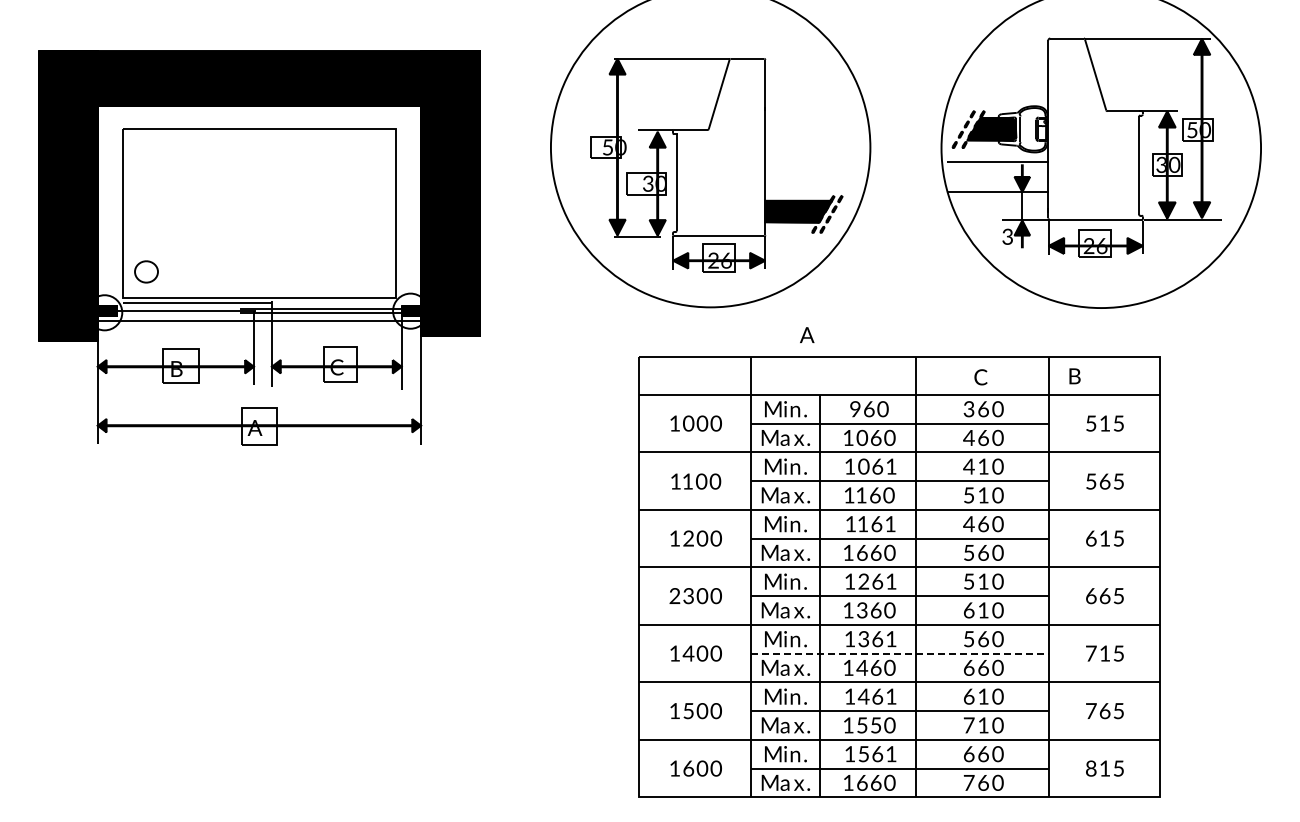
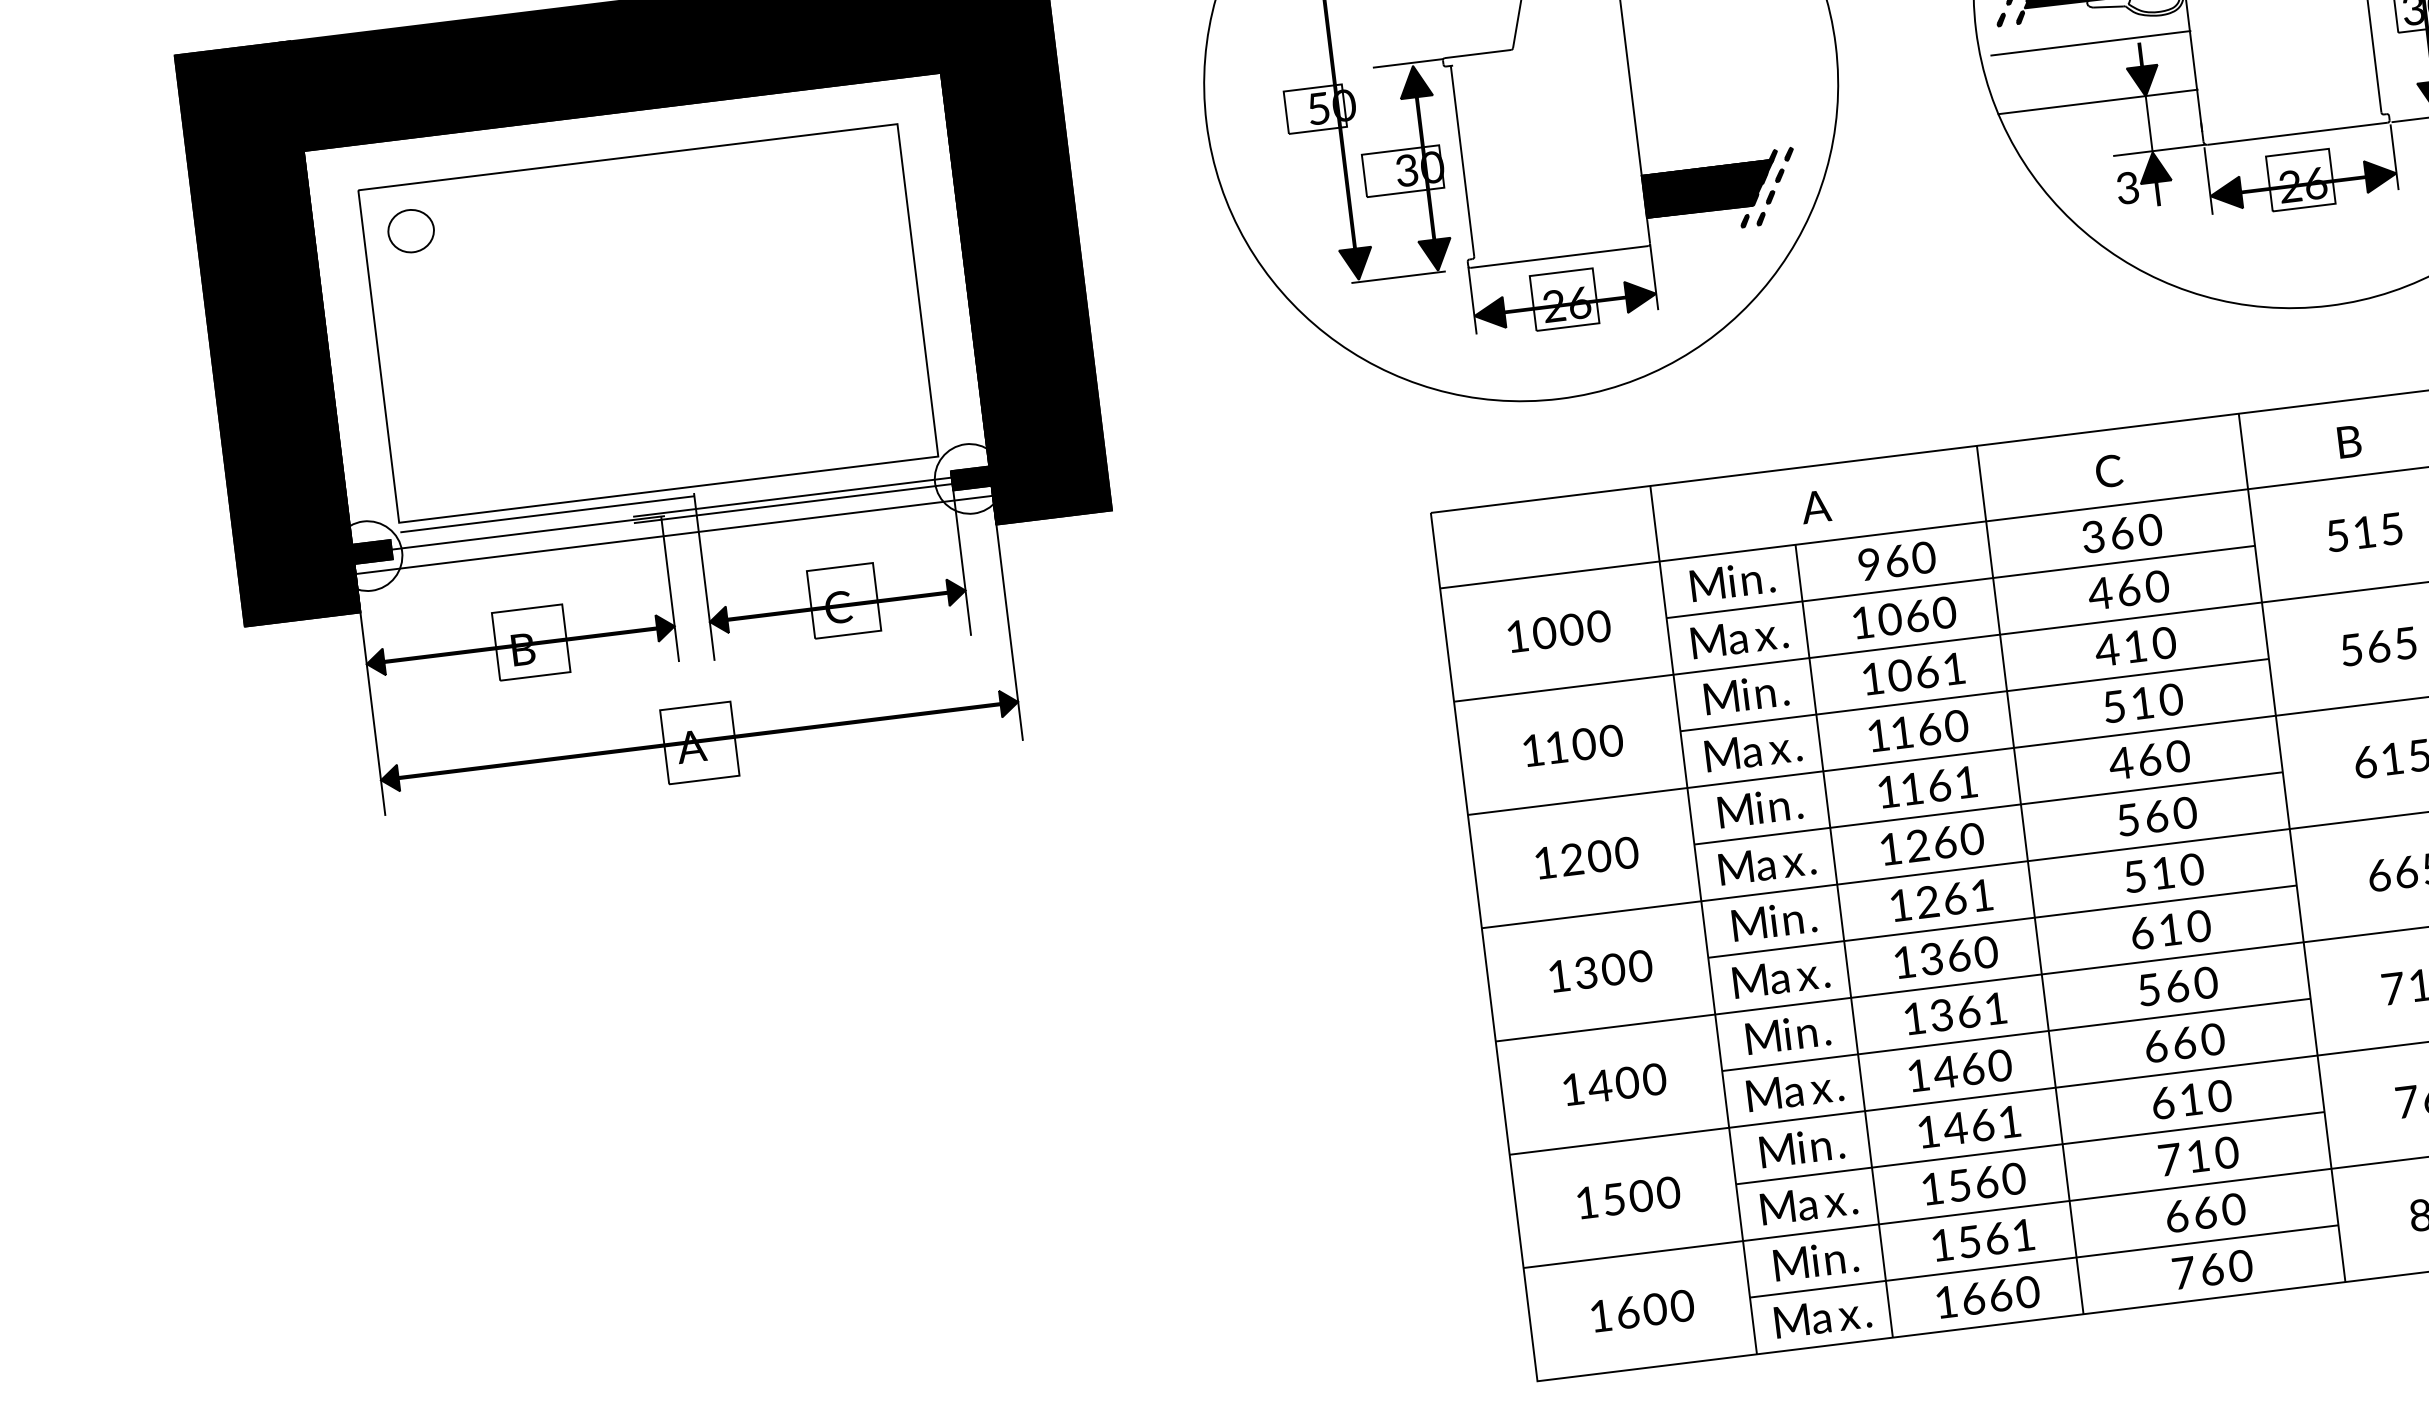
part: (146, 271) -> (411, 230), moved
text: (807, 335) -> (1816, 507), moved
text: (1074, 376) -> (2348, 442), moved
text: (862, 552) -> (1918, 844), 6 -> 2
text: (674, 595) -> (1558, 975), 2 -> 1
line: (900, 653) -> (2017, 1034), dashed -> solid
text: (876, 725) -> (1987, 1182), 5 -> 6

